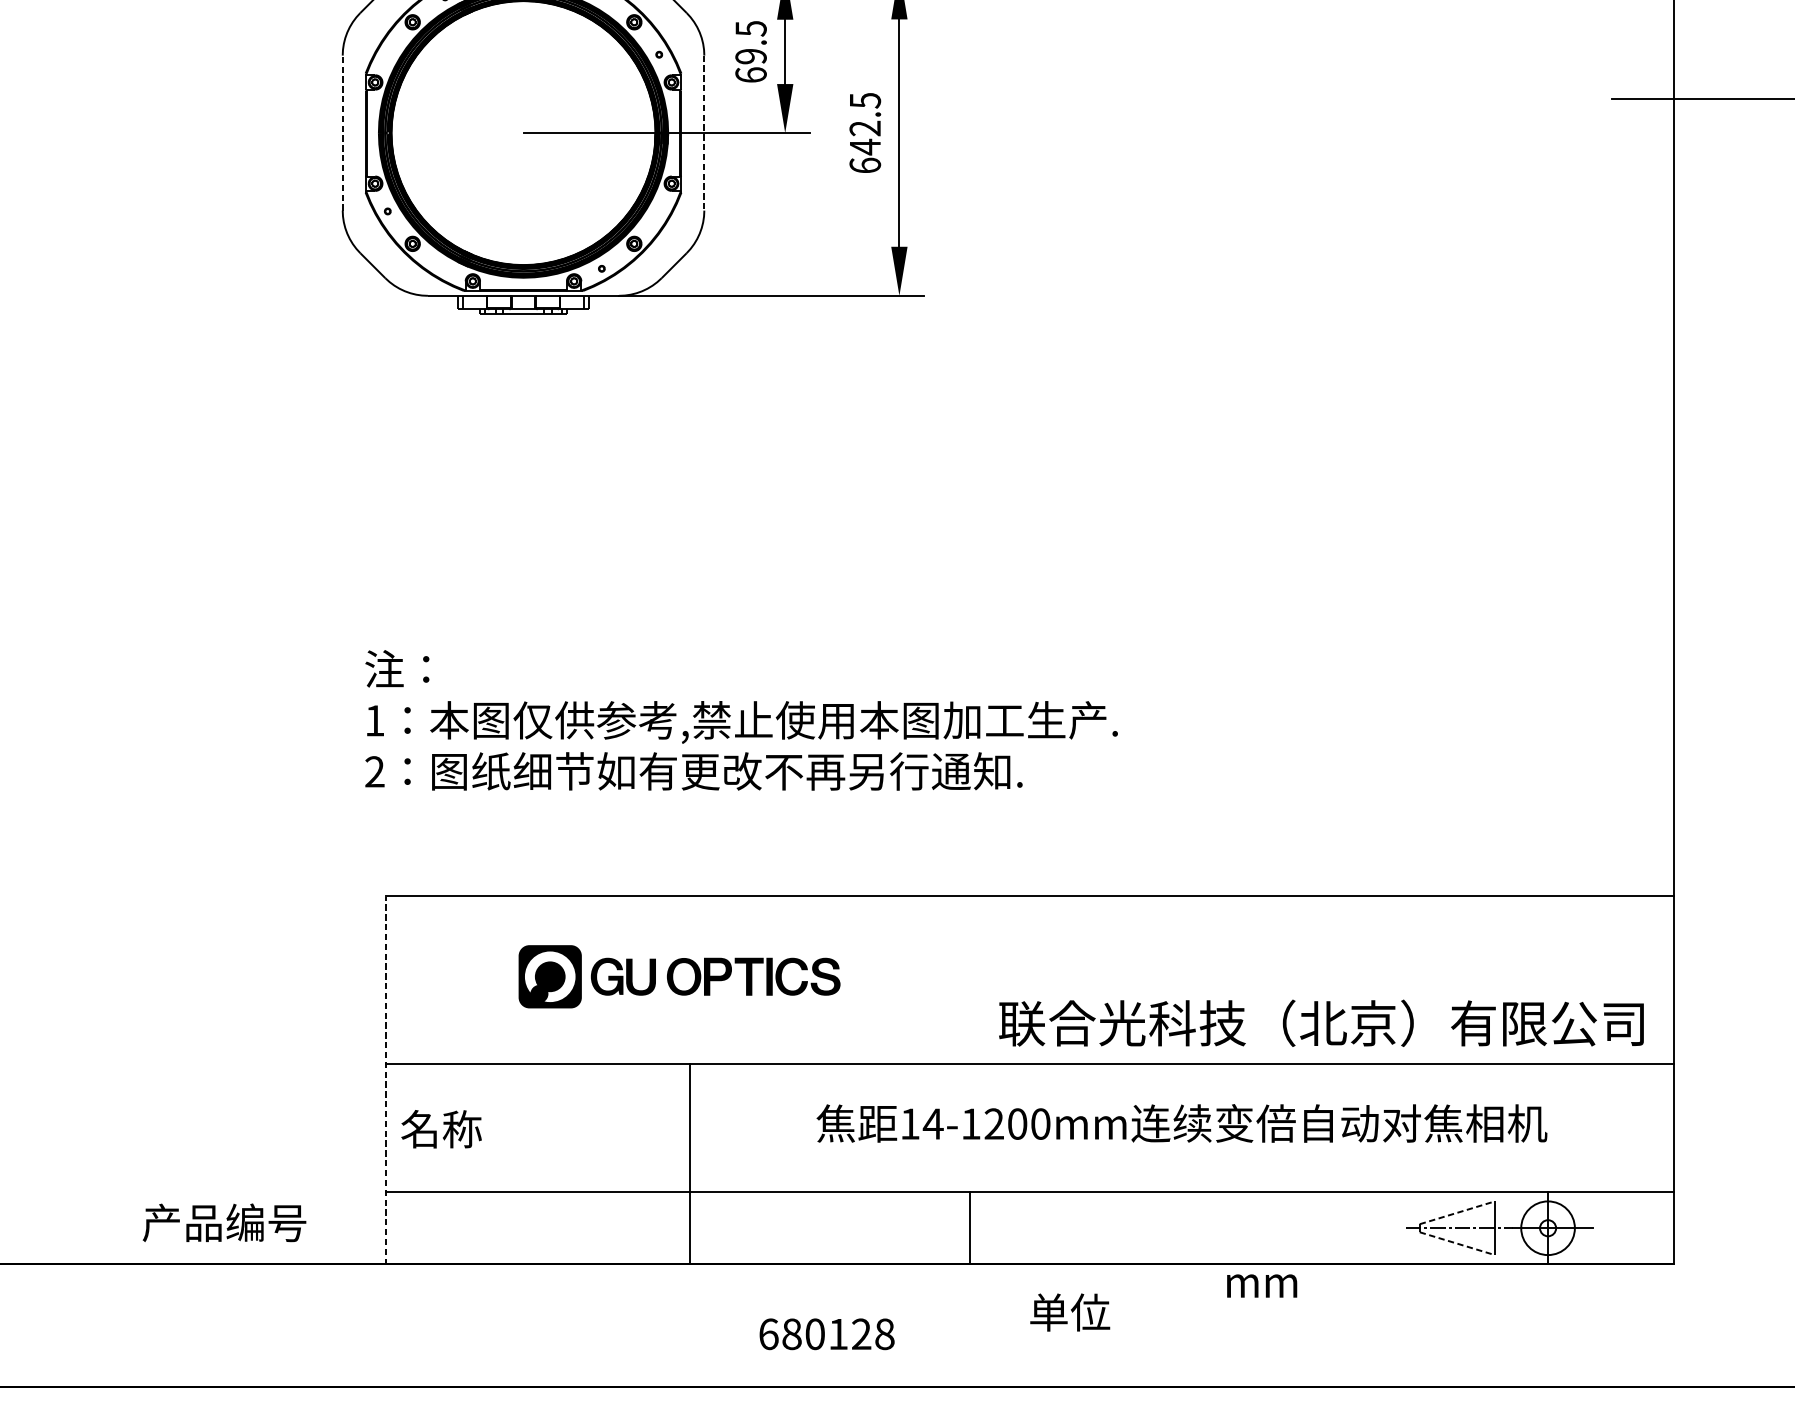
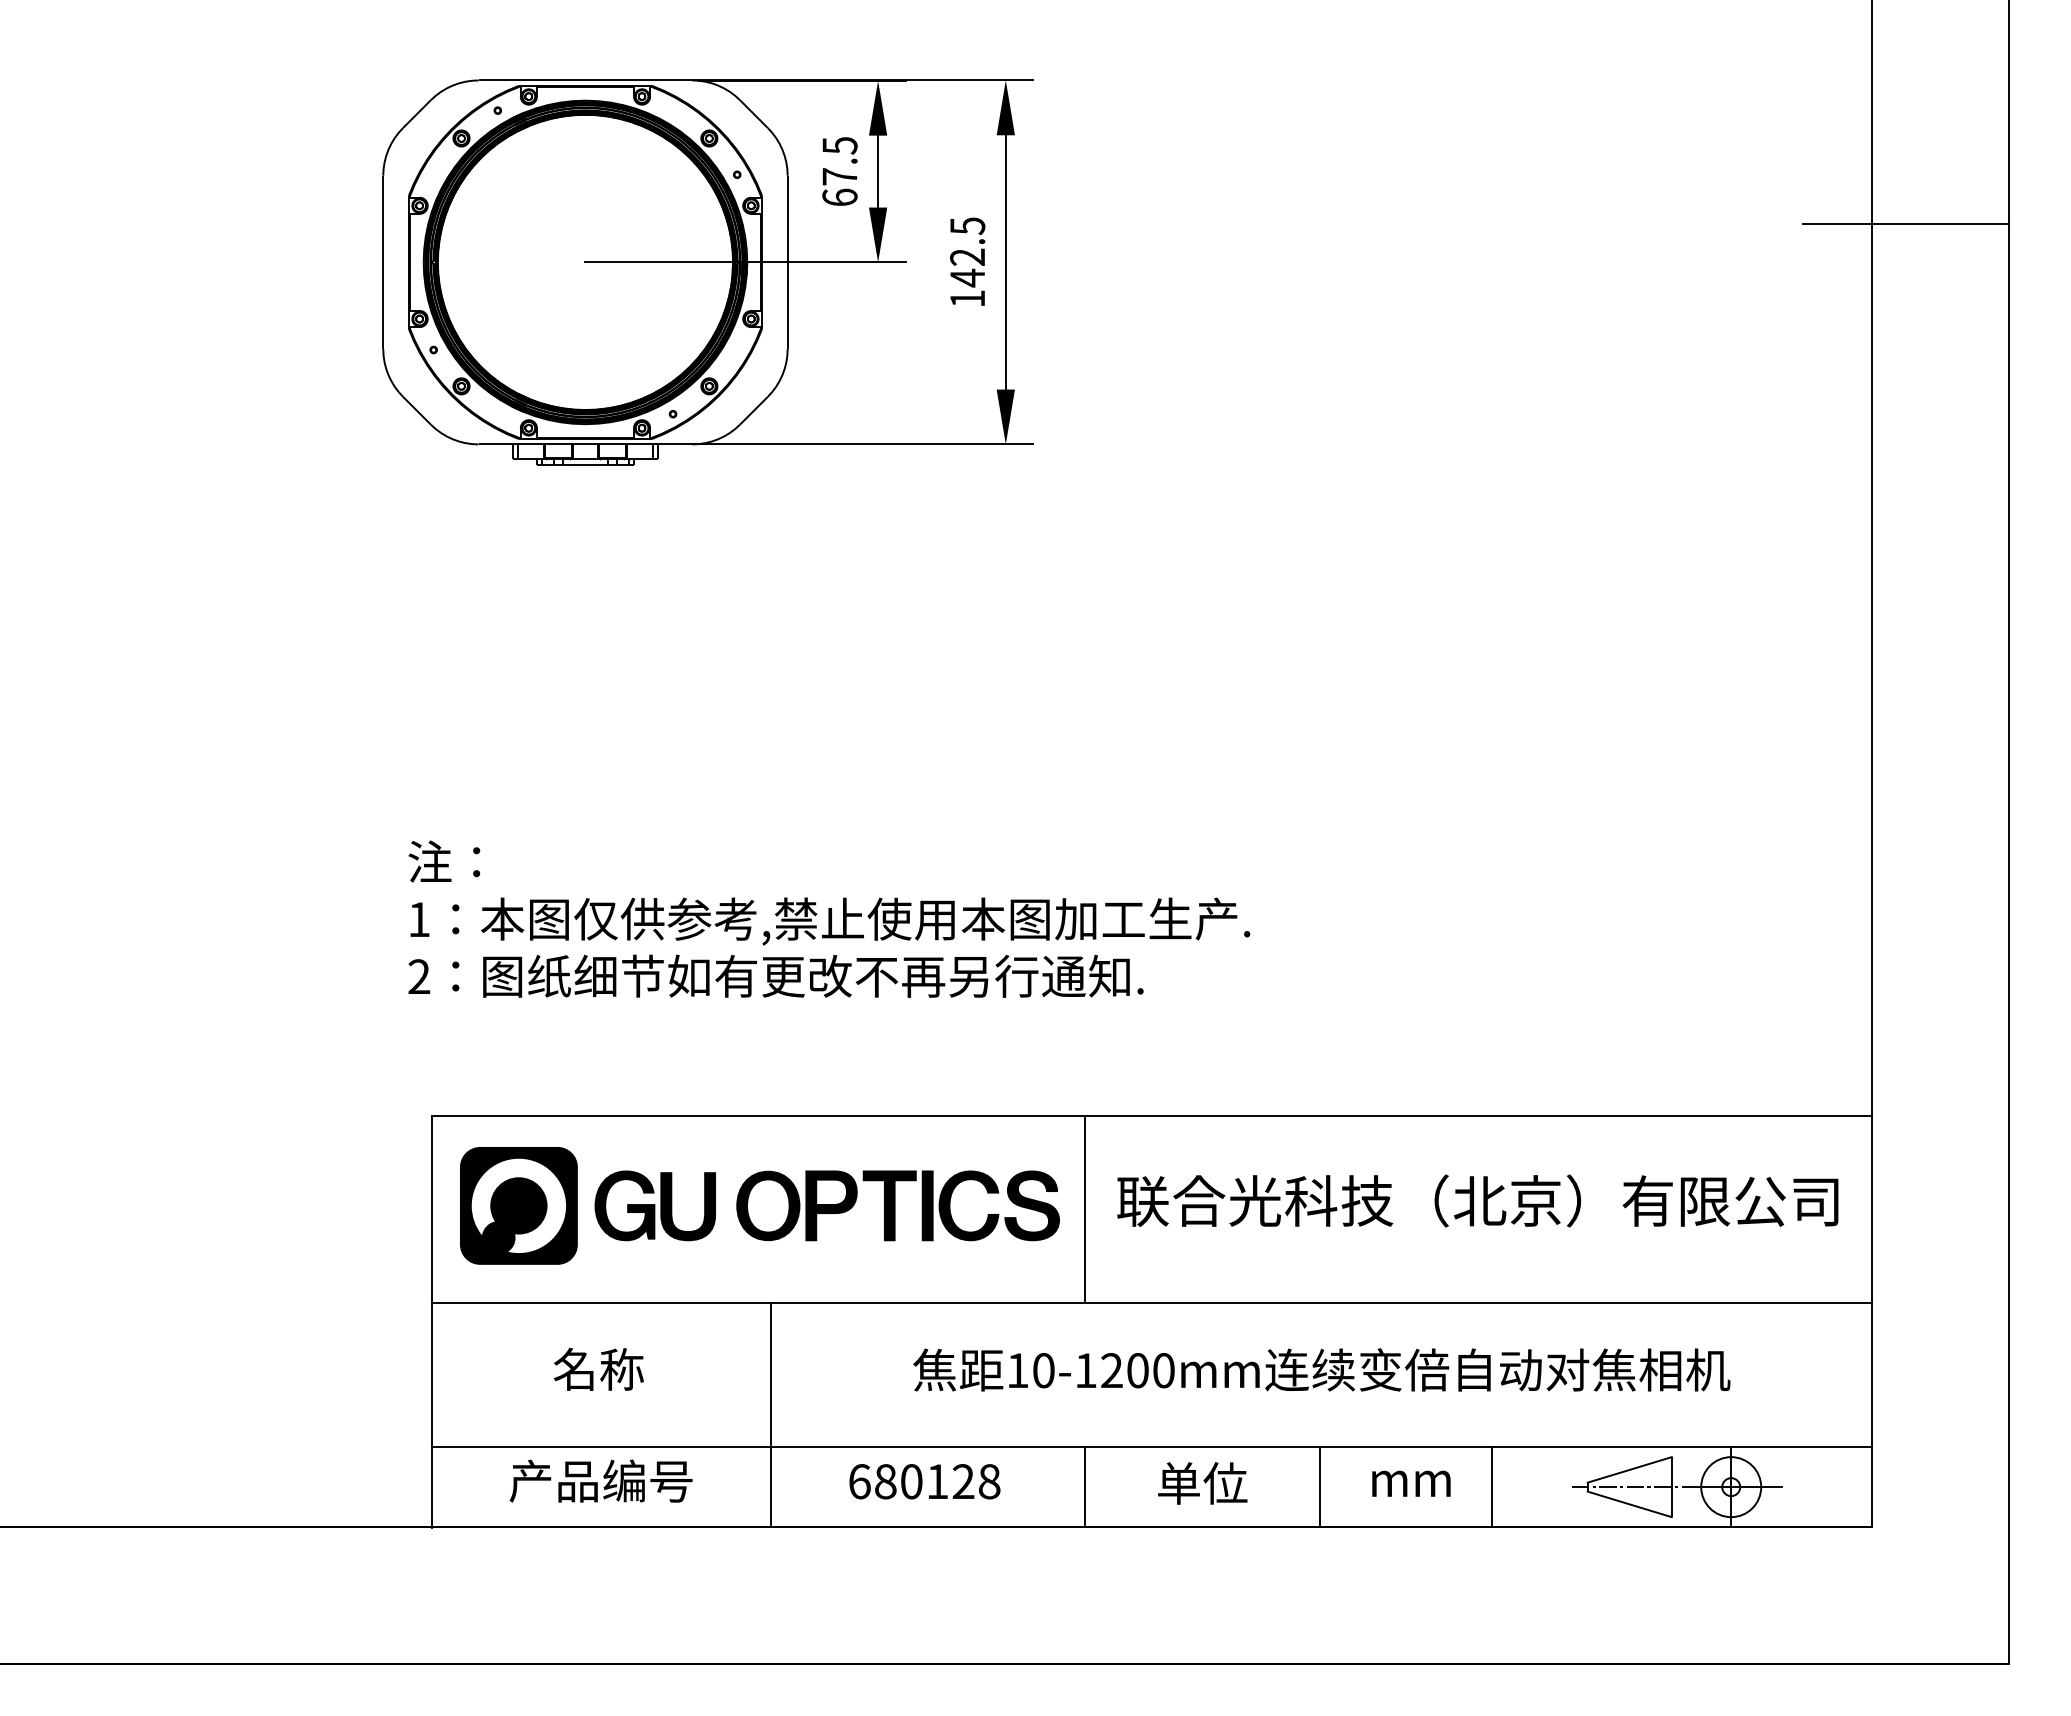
text: (750, 56) -> (839, 176), 69.5 -> 67.5
line: (342, 133) -> (383, 262), dashed -> solid
line: (704, 133) -> (787, 262), dashed -> solid
text: (865, 165) -> (967, 298), 642.5 -> 142.5
part: (679, 976) -> (759, 1205), size x1.67
line: (969, 979) -> (1084, 1208), added
text: (1321, 1022) -> (1477, 1200), moved
line: (385, 1081) -> (431, 1322), dashed -> solid
text: (933, 1123) -> (1043, 1370), 14-1200mm -> 10-1200mm
text: (441, 1128) -> (598, 1368), moved
line: (1457, 1212) -> (1629, 1469), dashed -> solid
text: (224, 1222) -> (600, 1480), moved
line: (1179, 1228) -> (1319, 1487), added
line: (1333, 1228) -> (1491, 1487), added
line: (1457, 1243) -> (1629, 1504), dashed -> solid
text: (1262, 1285) -> (1411, 1483), moved
text: (1069, 1312) -> (1202, 1483), moved
text: (826, 1334) -> (924, 1481), moved

